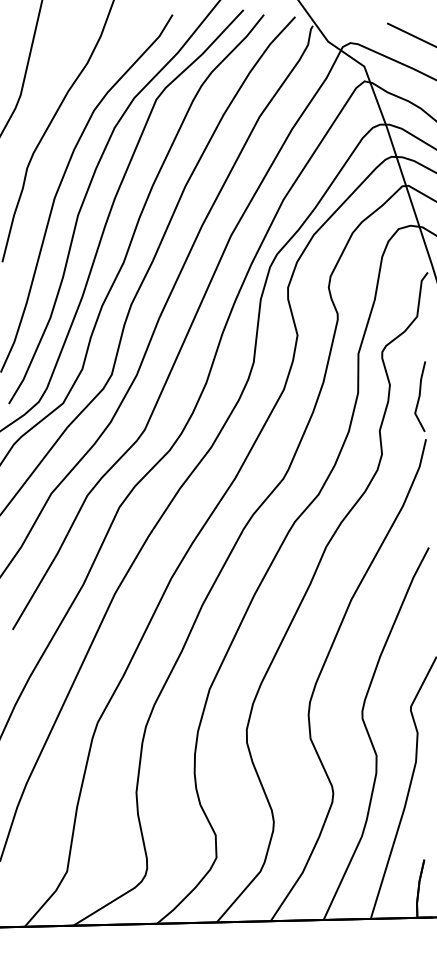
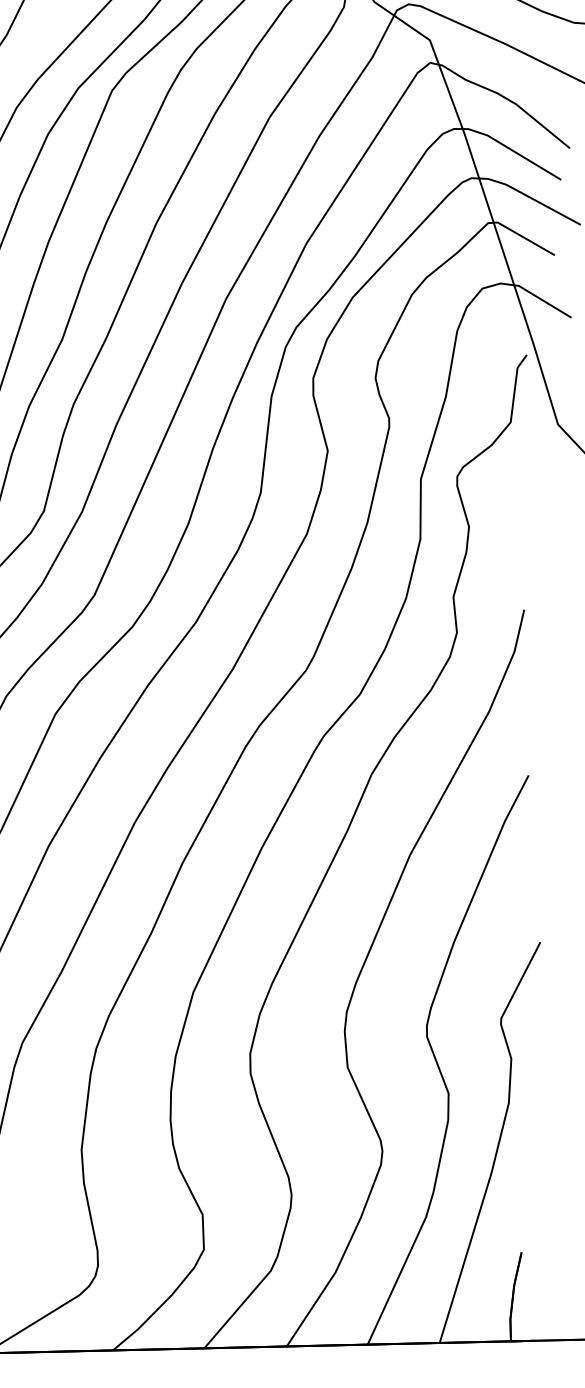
line: (419, 396) -> (514, 544), removed

